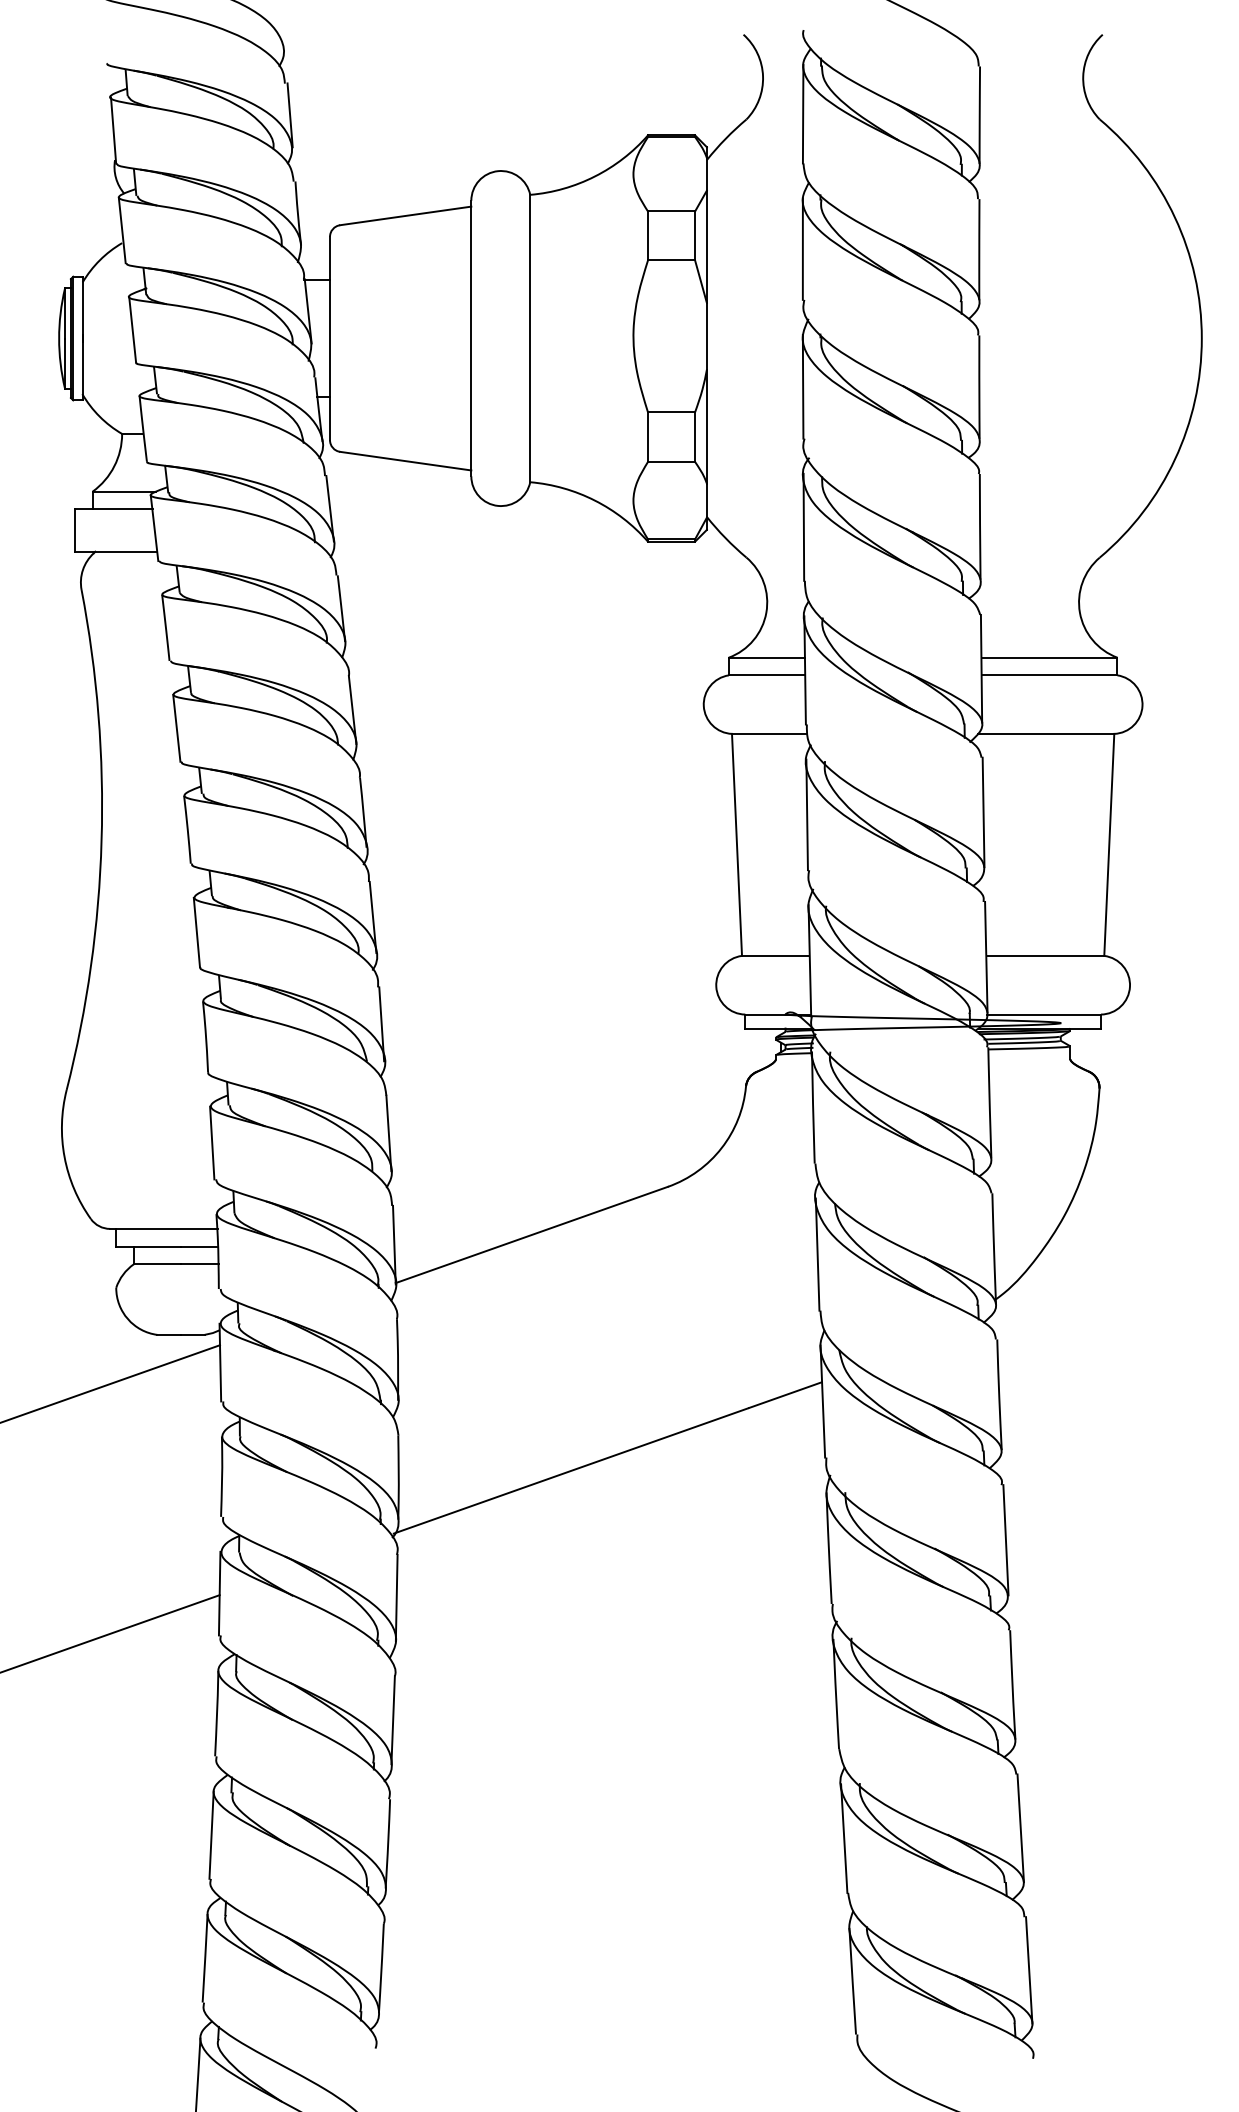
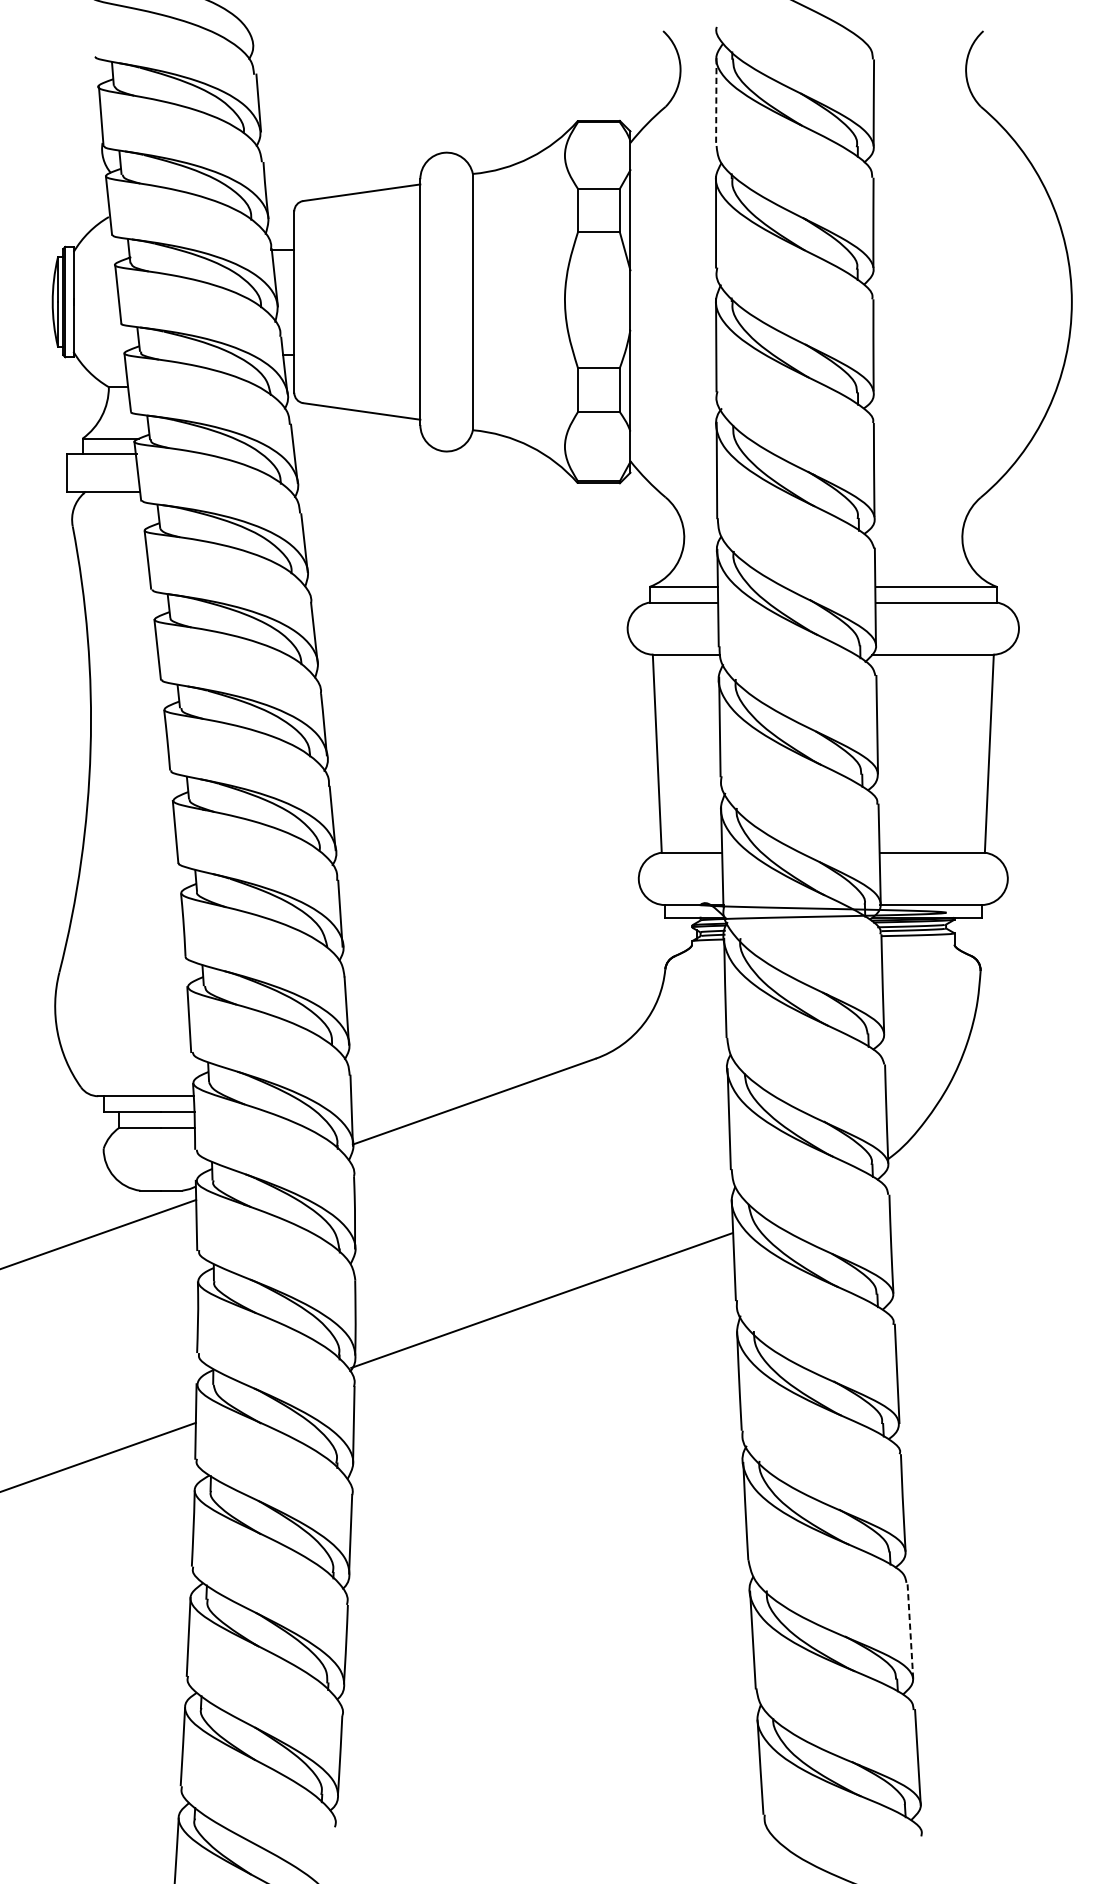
line: (803, 114) -> (716, 102), solid -> dashed
line: (1020, 1828) -> (910, 1630), solid -> dashed

